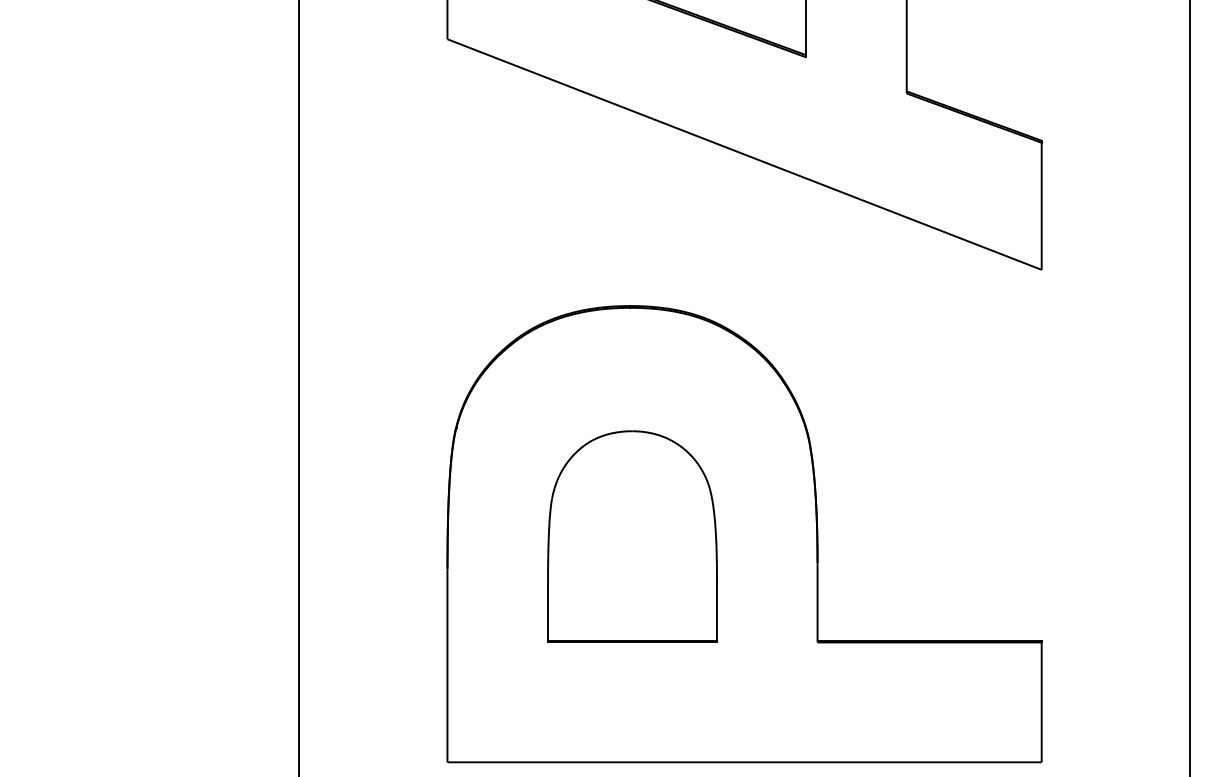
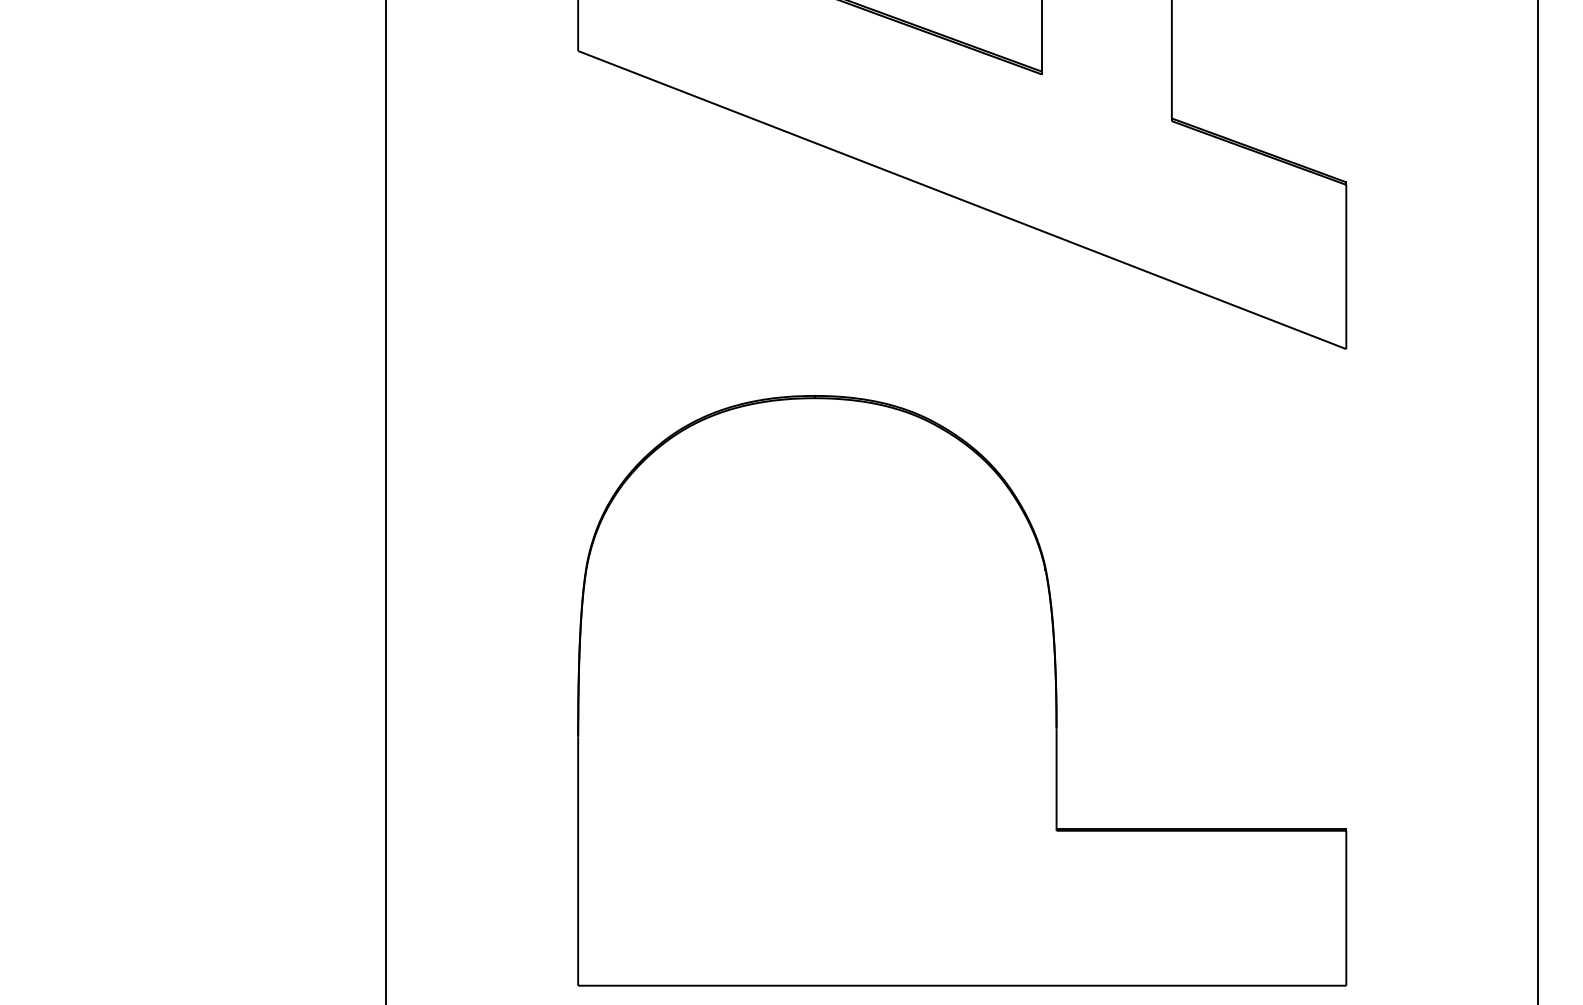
part: (632, 536) -> (817, 693), removed

